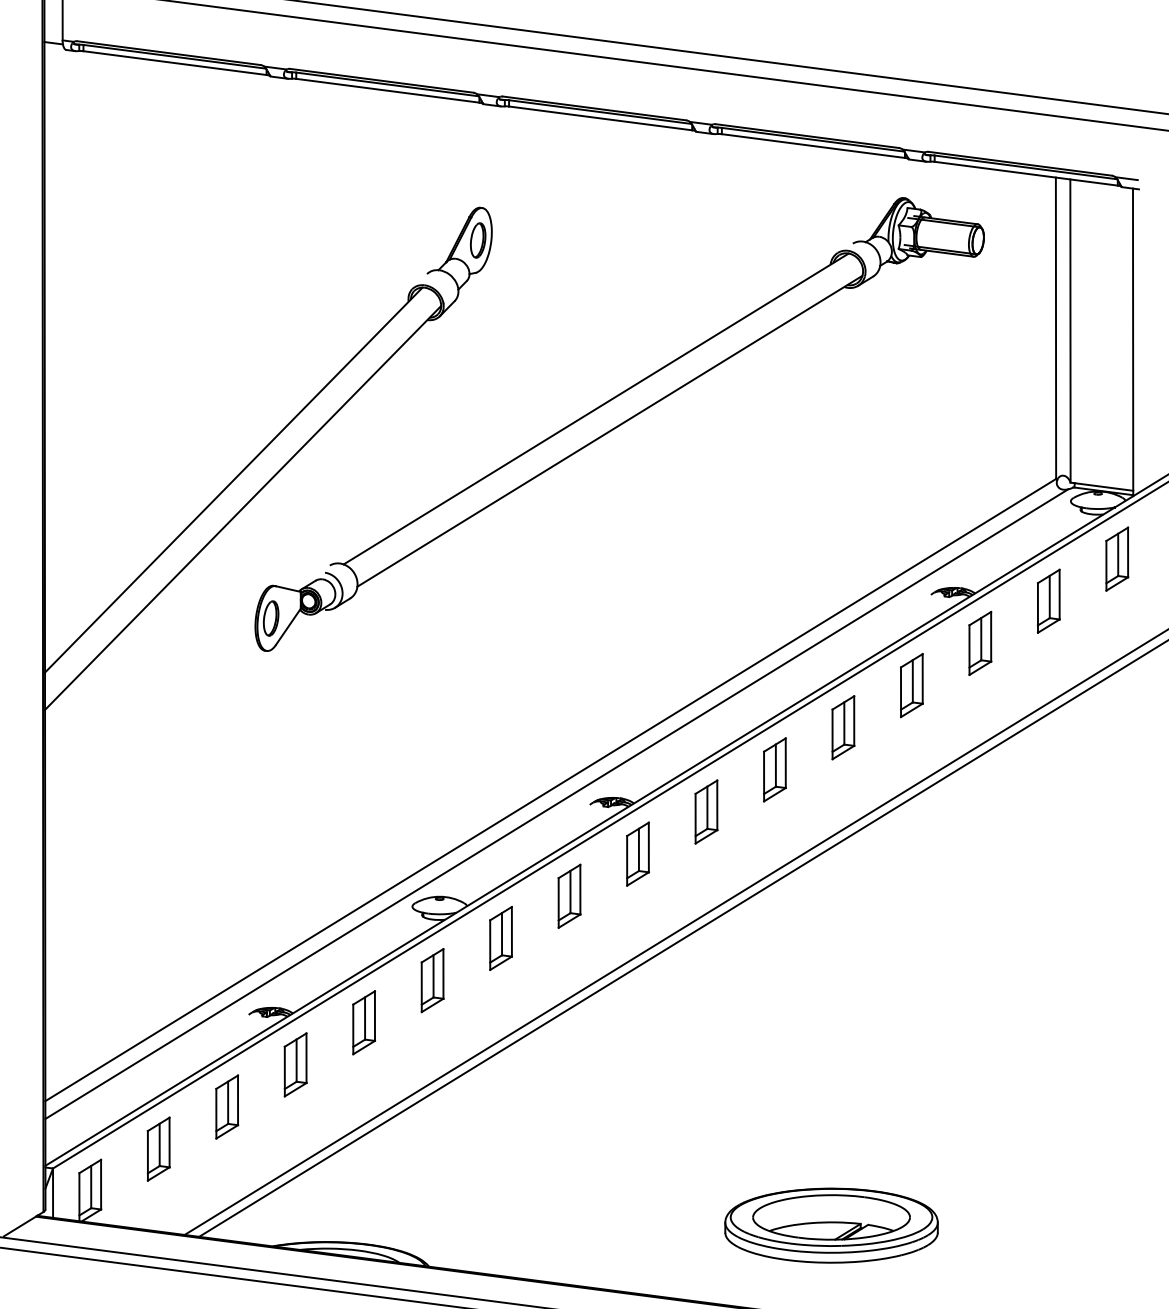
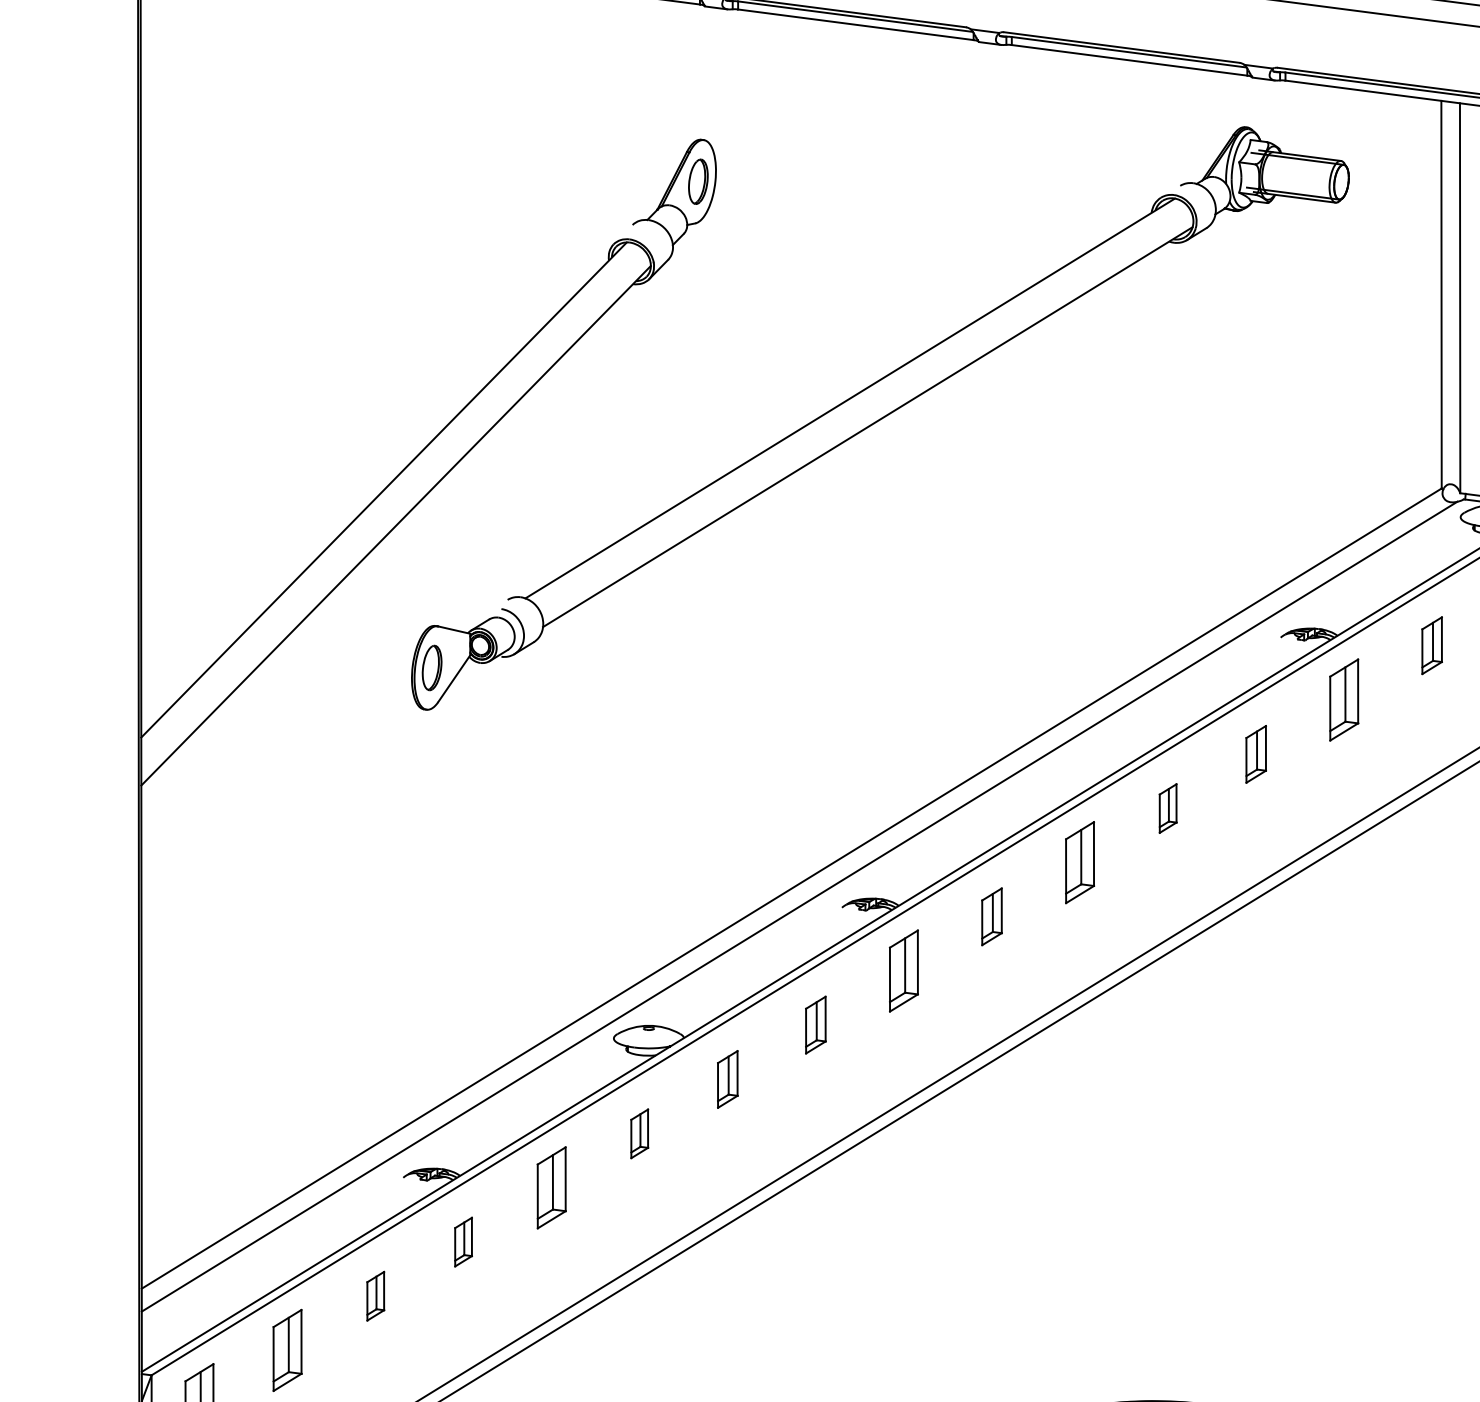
part: (1048, 600) -> (1431, 644), size x0.7
part: (911, 685) -> (1255, 754), size x0.7
part: (843, 727) -> (1168, 808), size x0.6
part: (706, 811) -> (992, 916), size x0.7
part: (569, 895) -> (815, 1024), size x0.7
part: (500, 938) -> (727, 1079), size x0.7
part: (432, 980) -> (639, 1133), size x0.6
part: (295, 1064) -> (463, 1241), size x0.6
part: (227, 1106) -> (375, 1295), size x0.6

